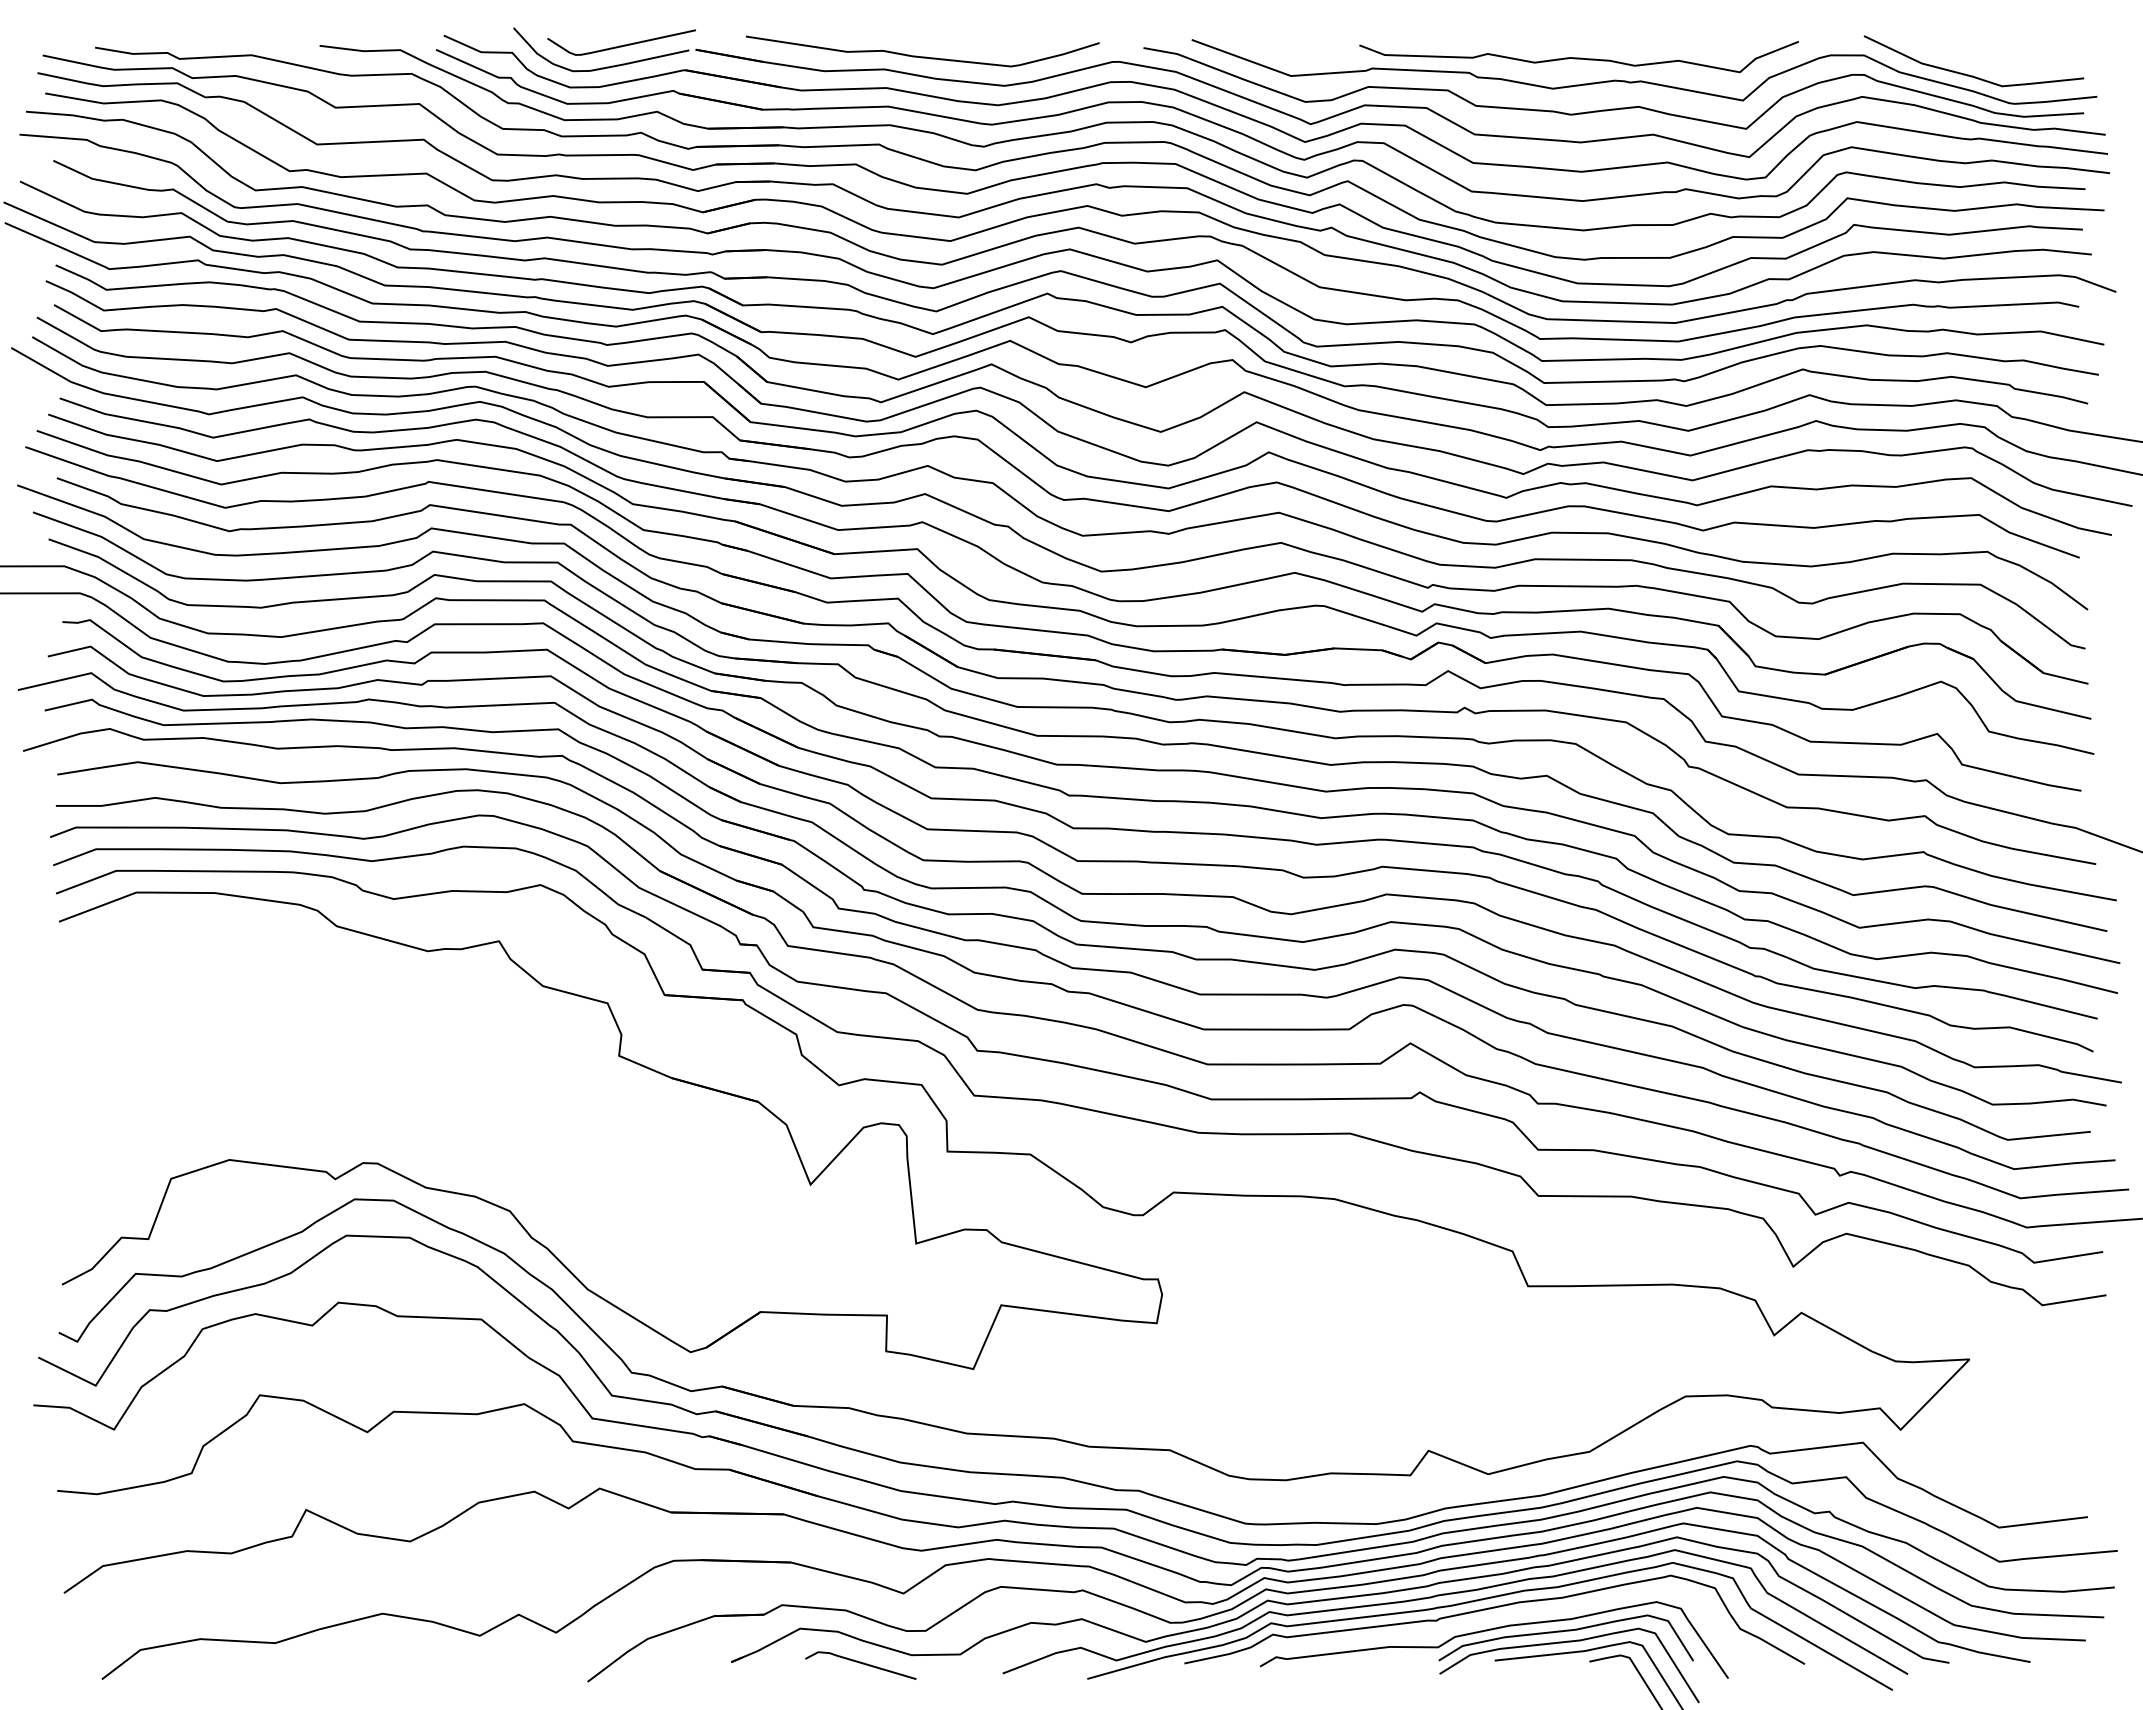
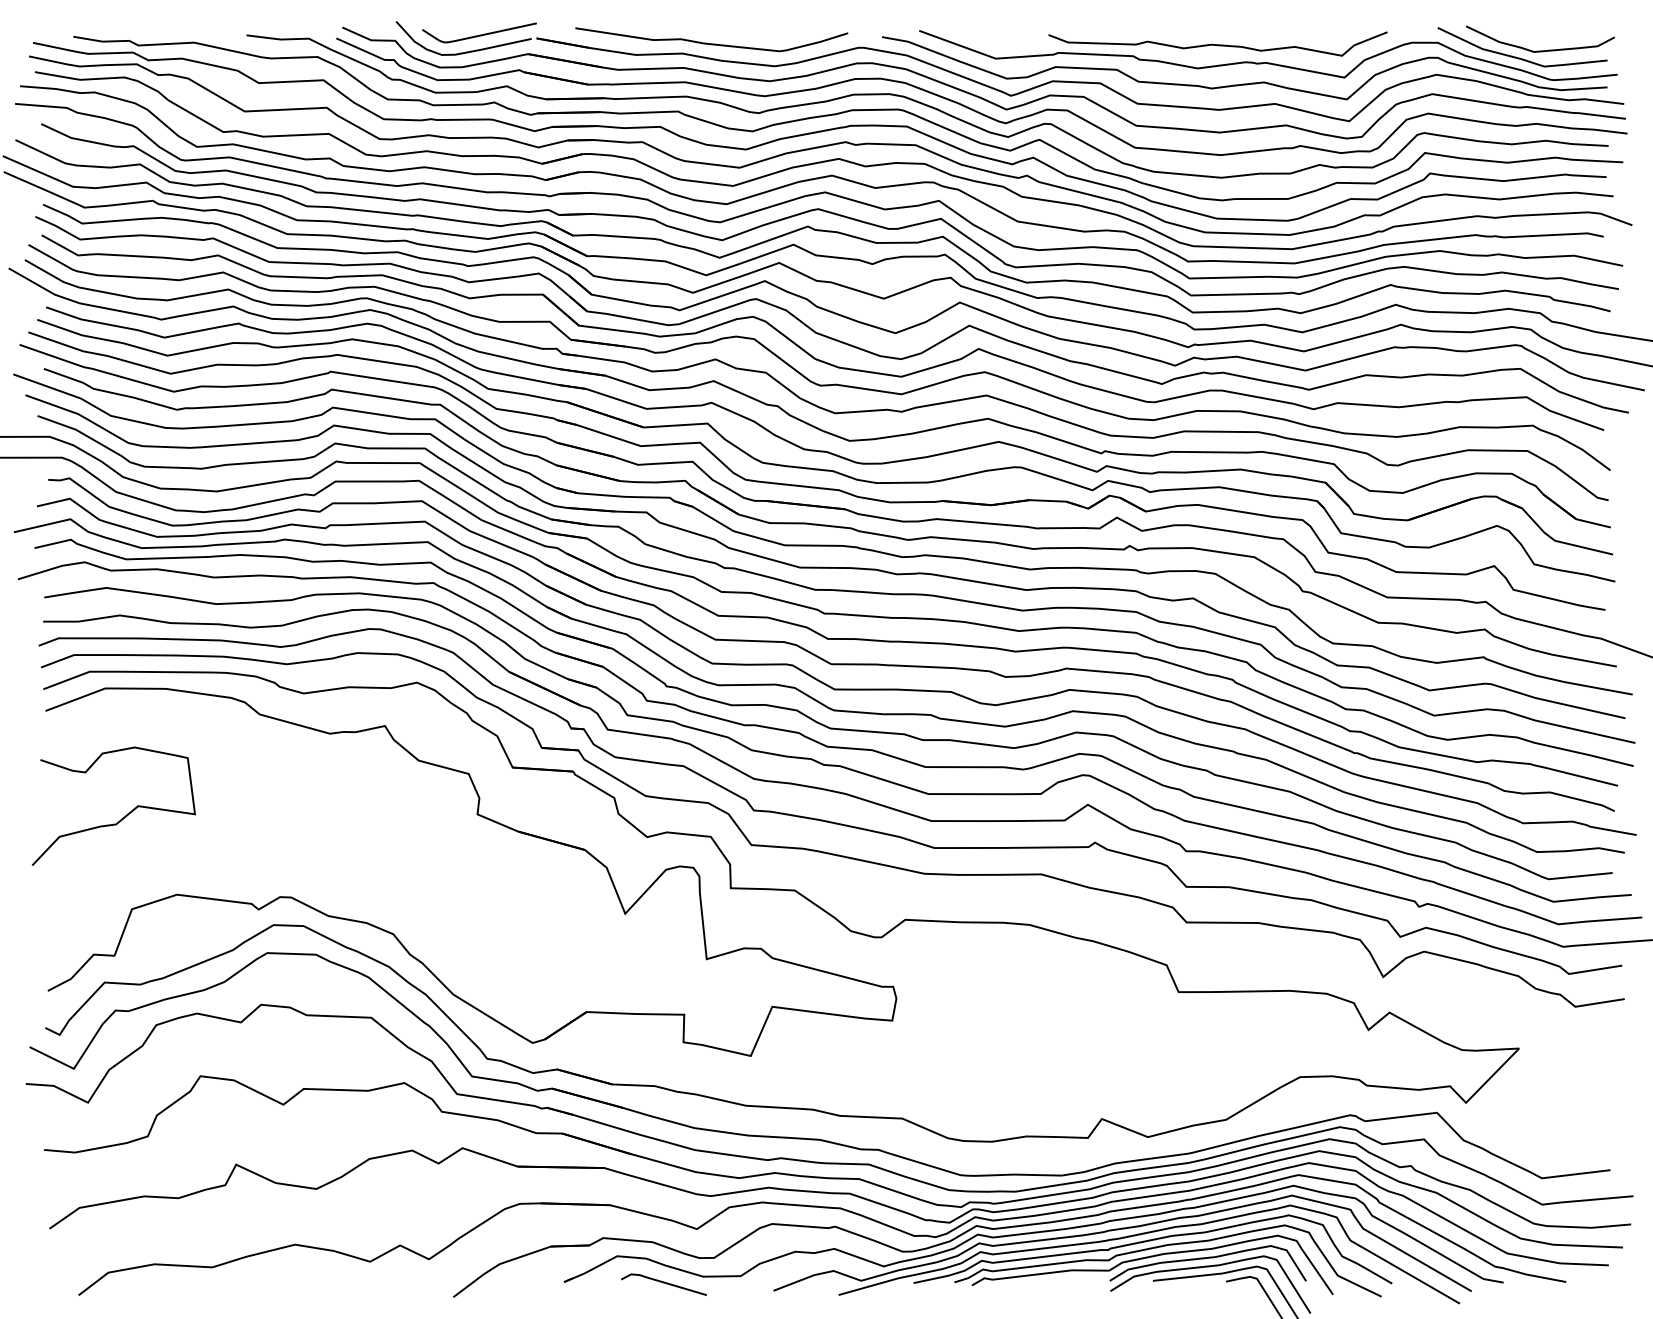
curve: (1996, 65) -> (1539, 50), added
curve: (157, 1061) -> (121, 818), added
curve: (1508, 1616) -> (1163, 1246), added

